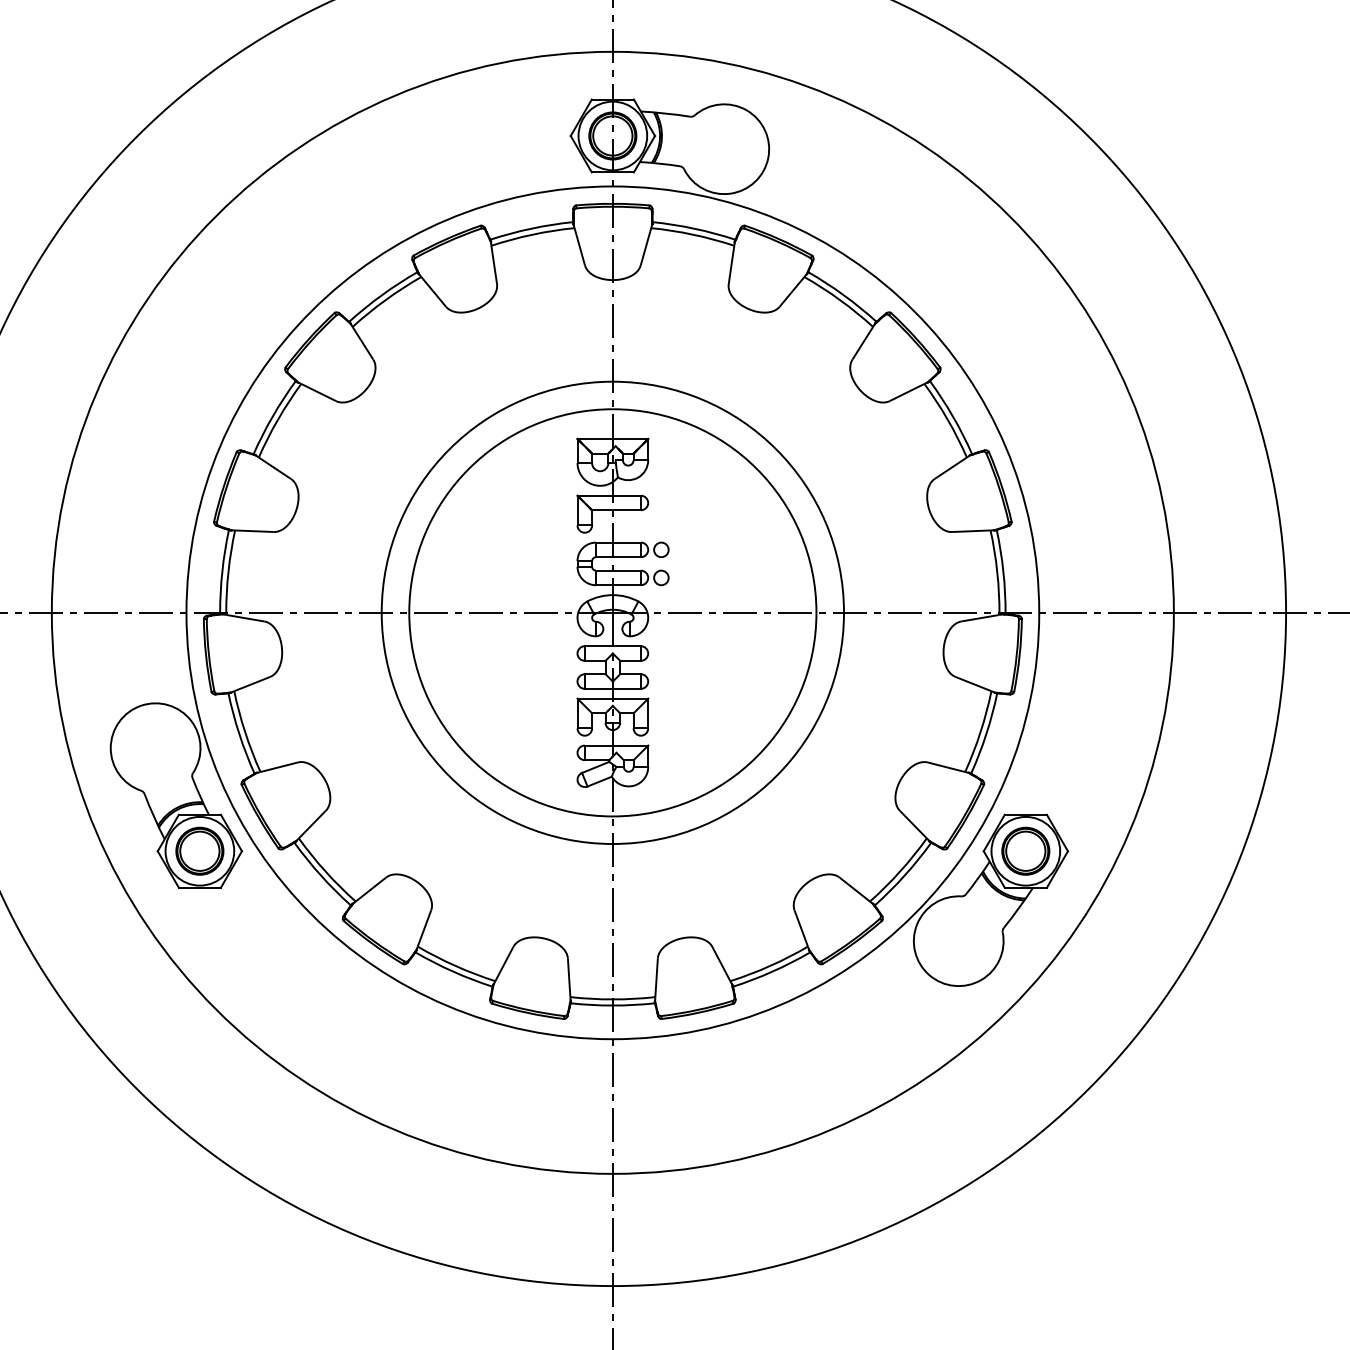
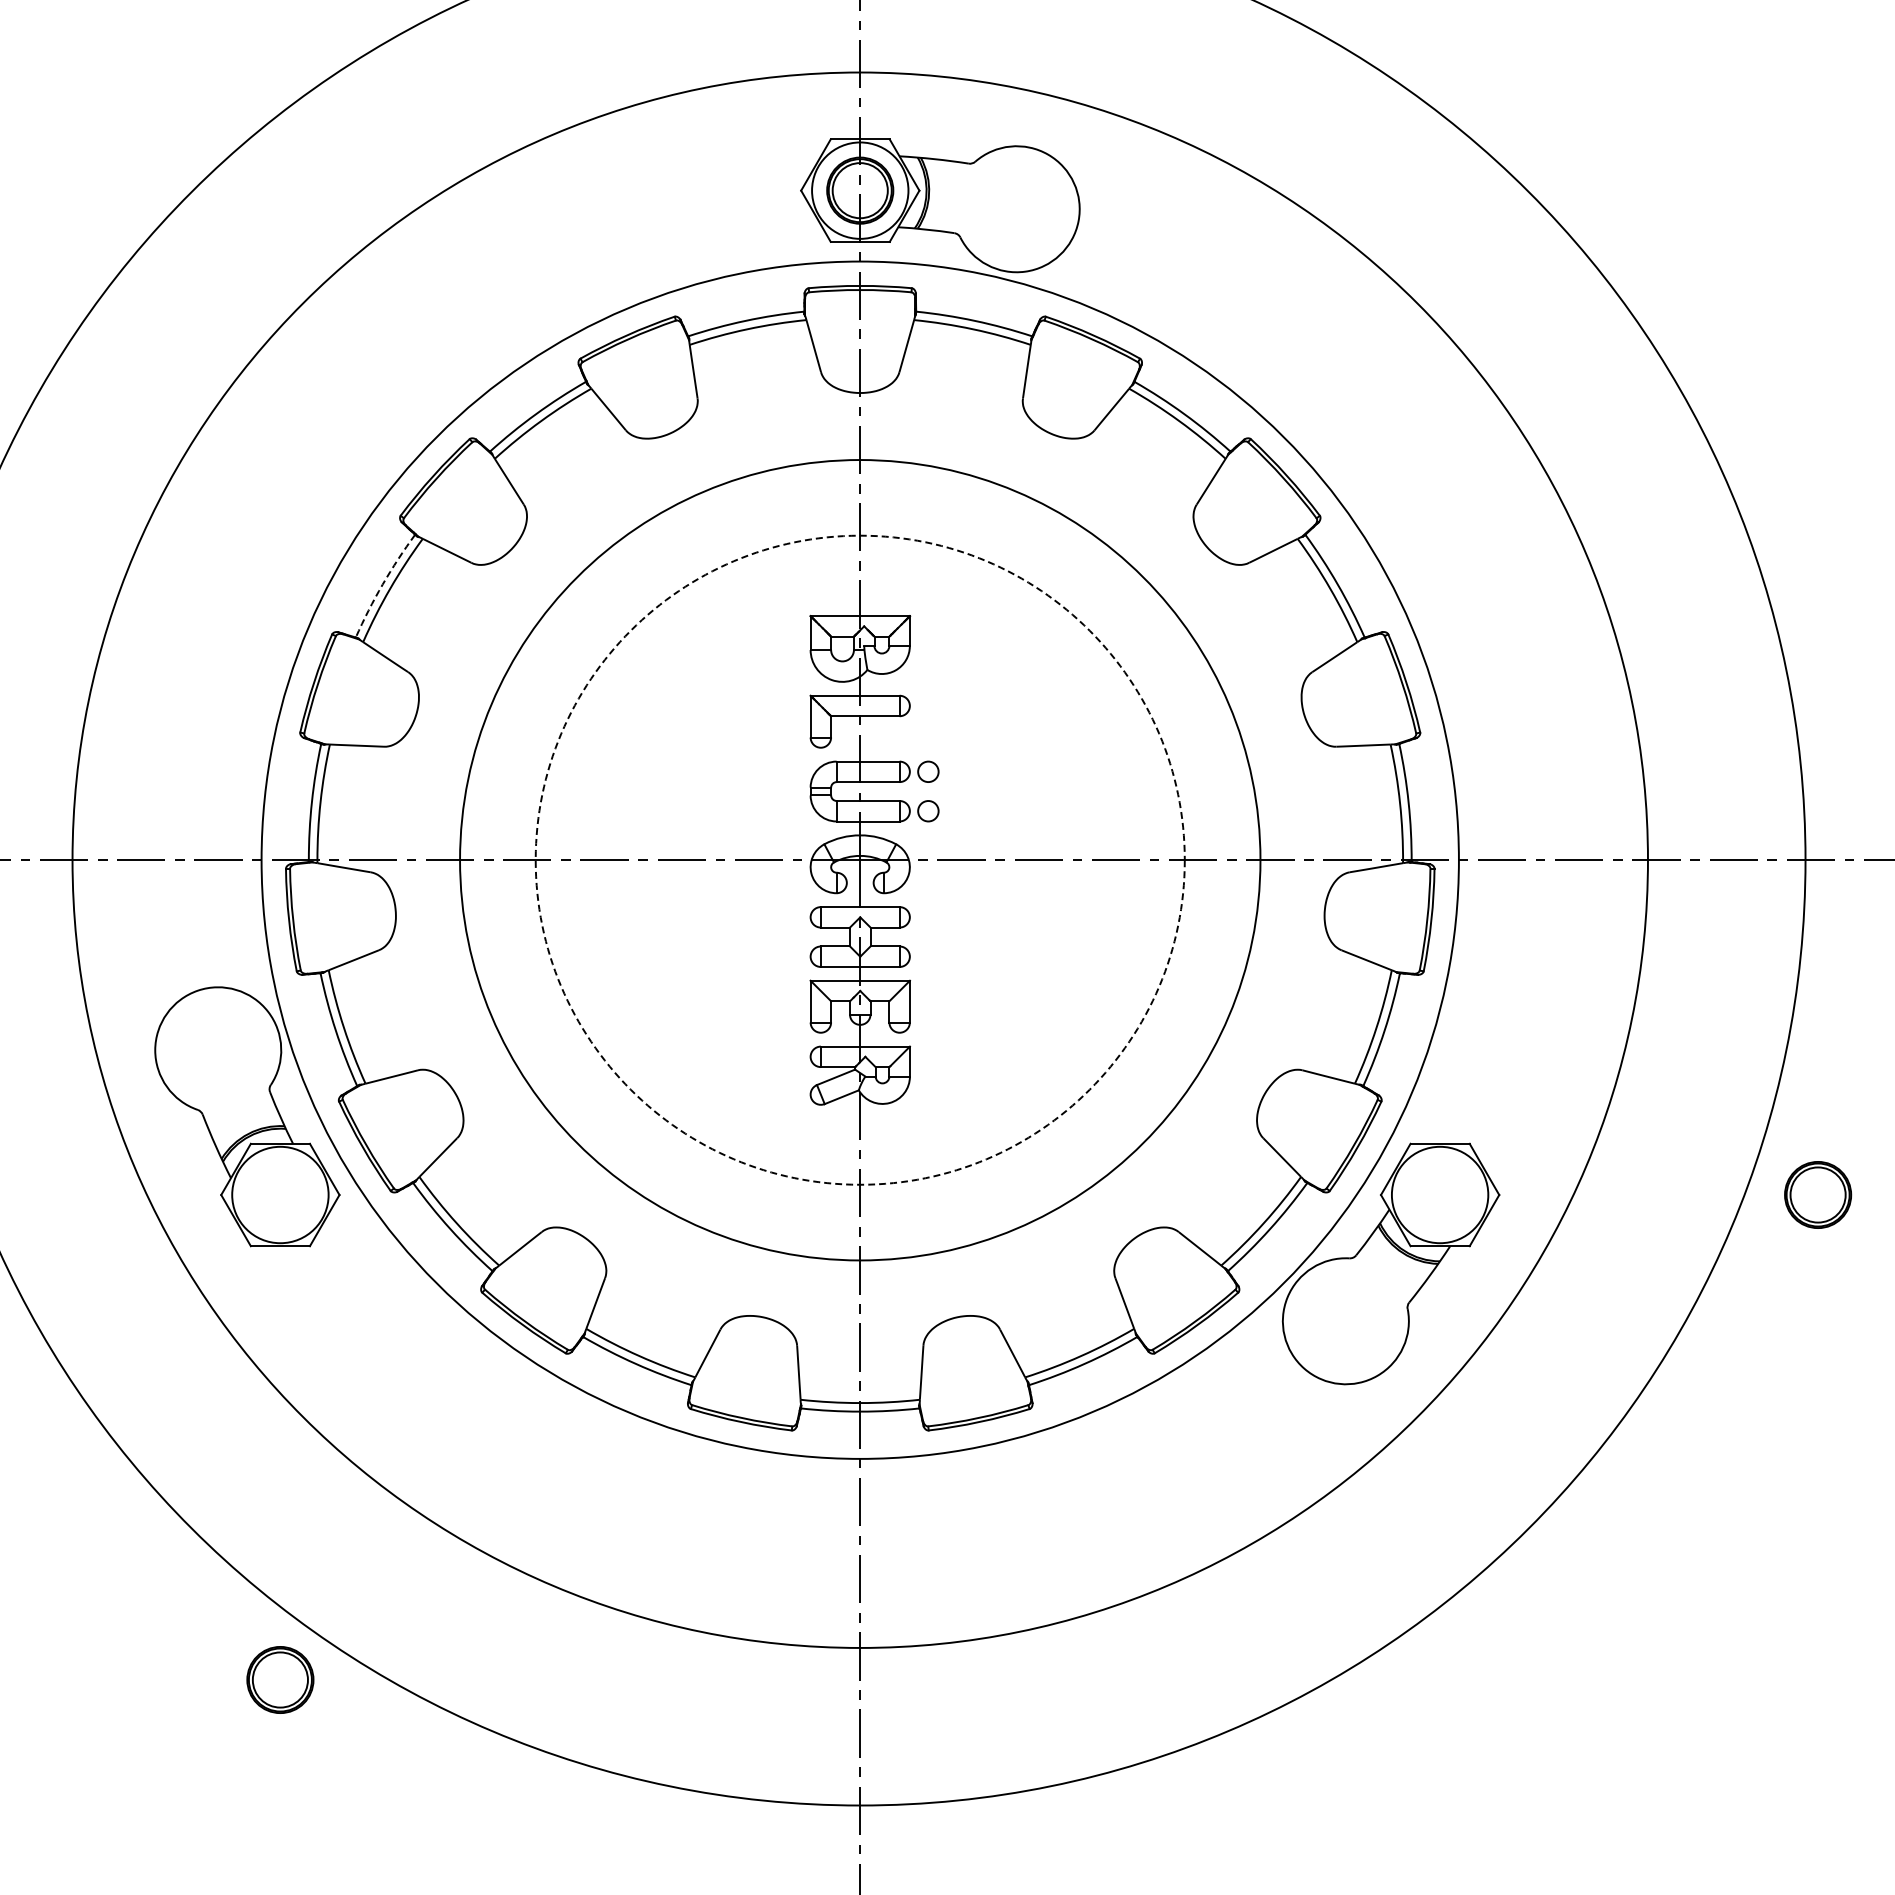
arc: (272, 416) -> (382, 584), solid -> dashed
circle: (612, 612) -> (859, 859), solid -> dashed
circle: (613, 613) -> (860, 860), size x1.4
part: (199, 850) -> (280, 1679), moved
part: (1026, 850) -> (1818, 1194), moved

